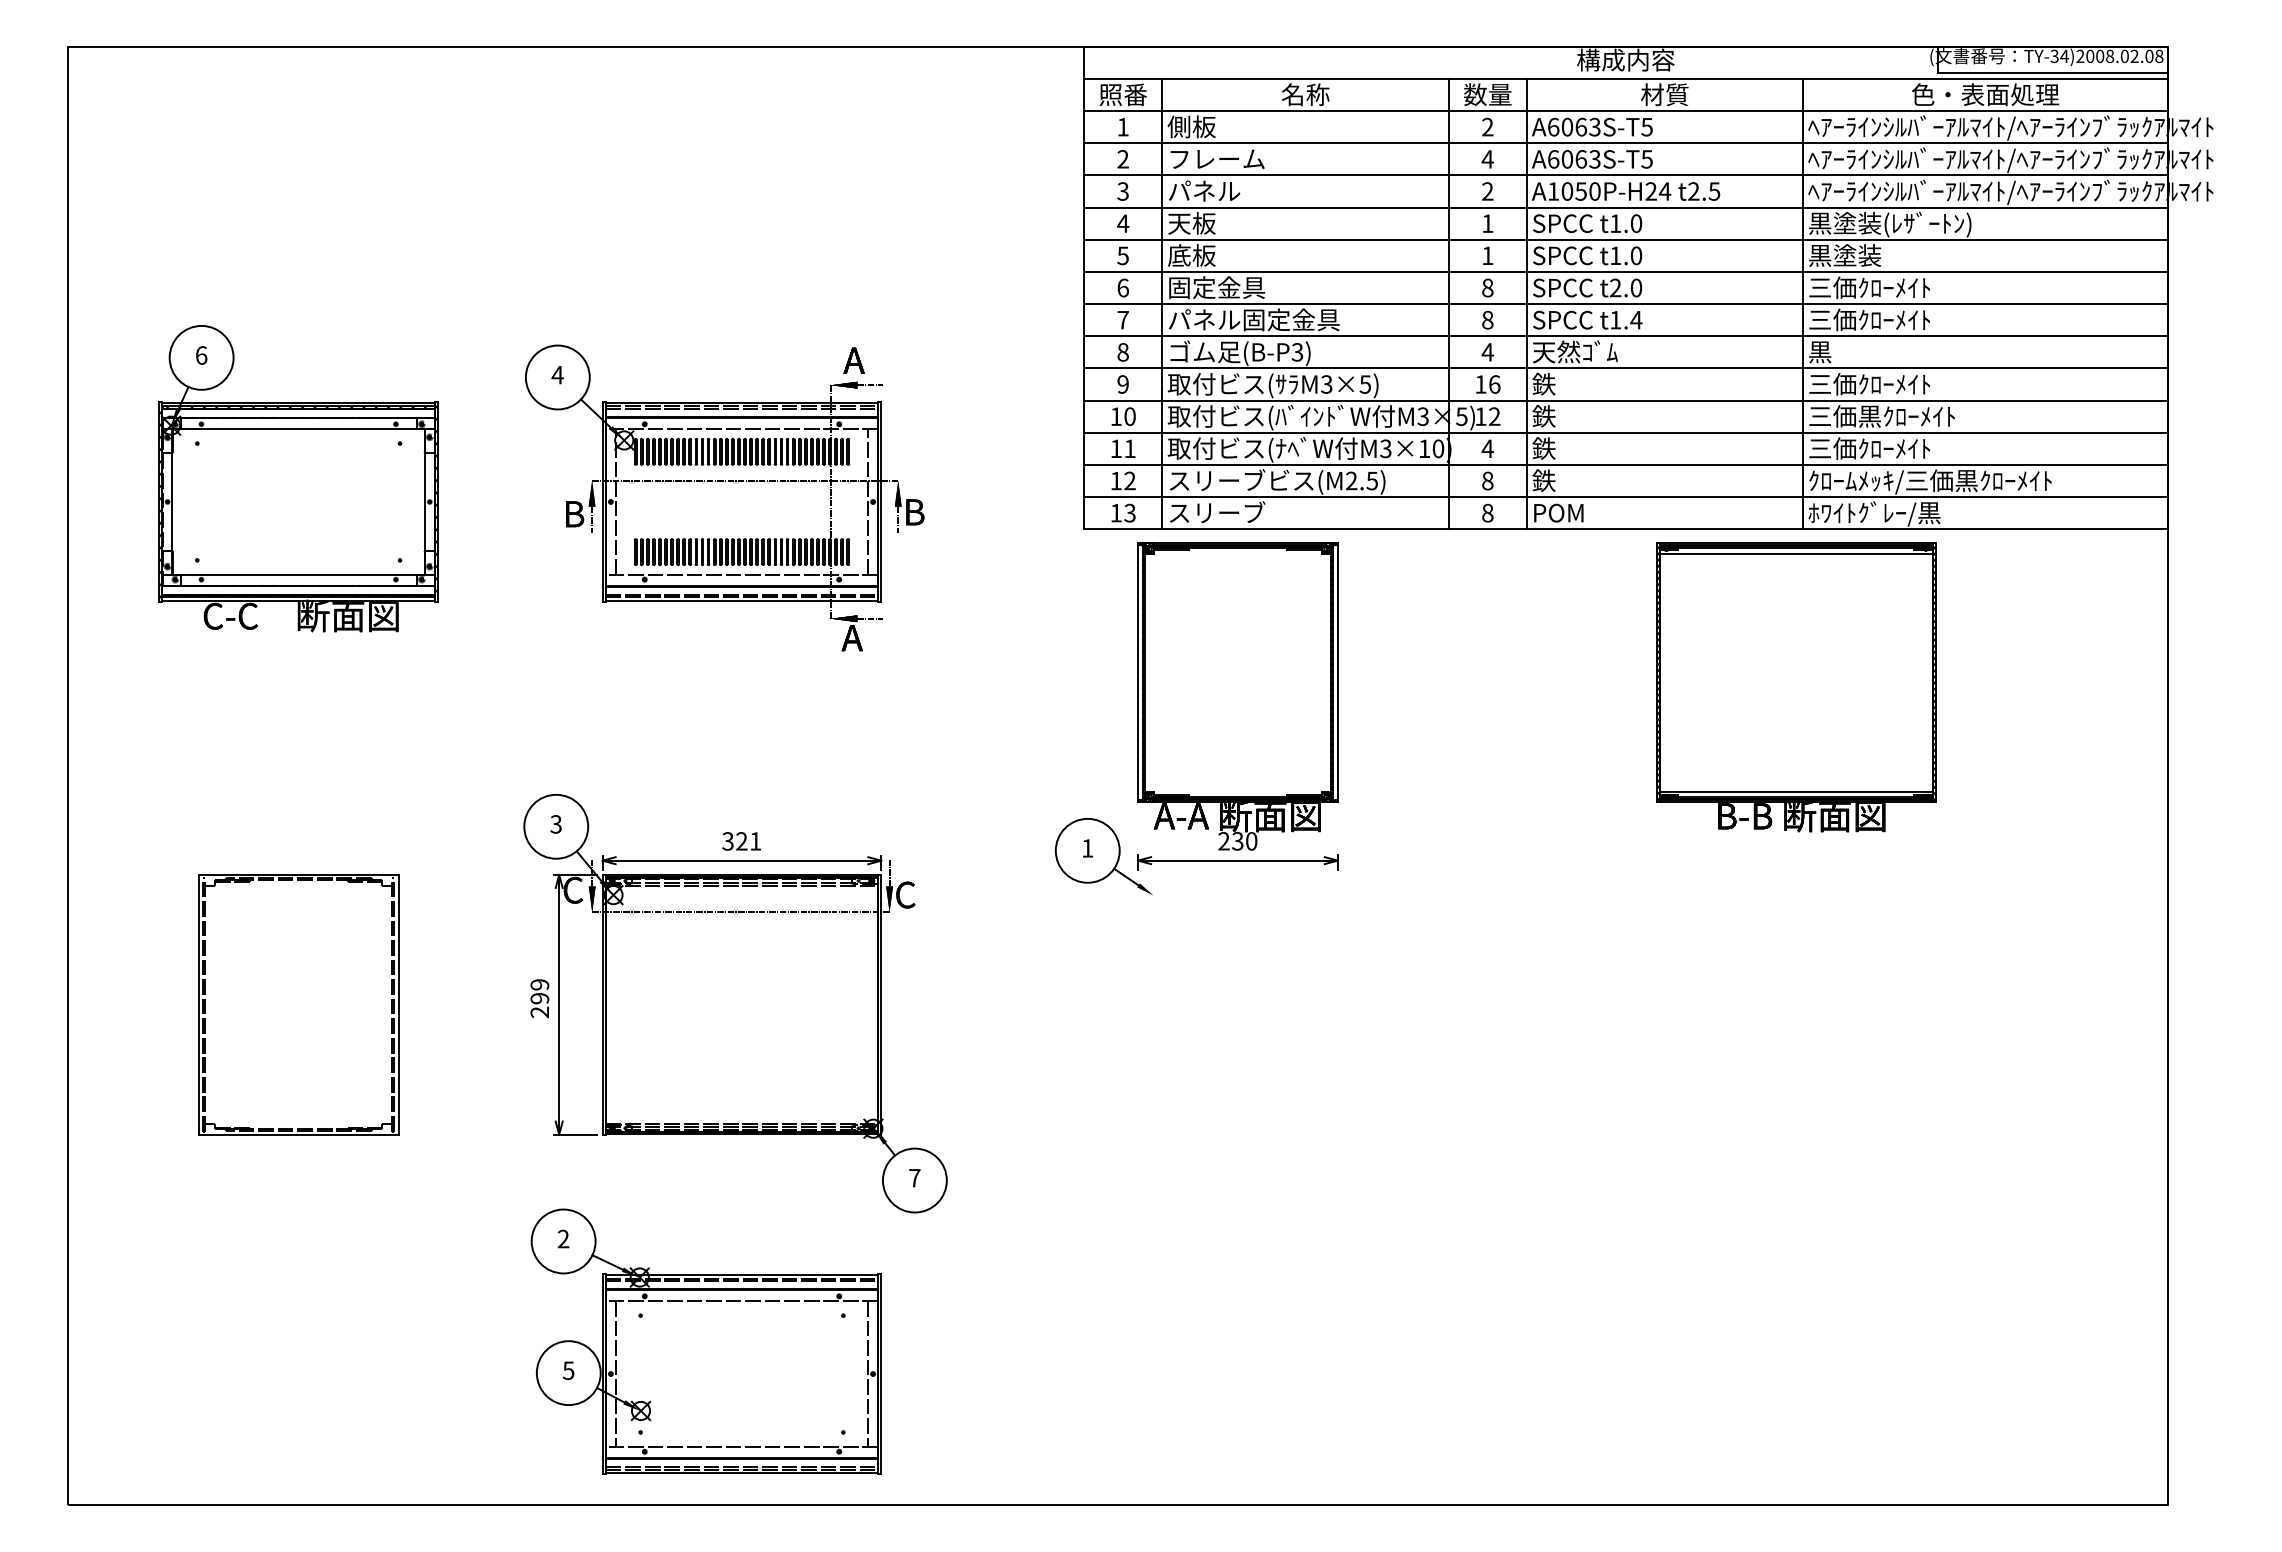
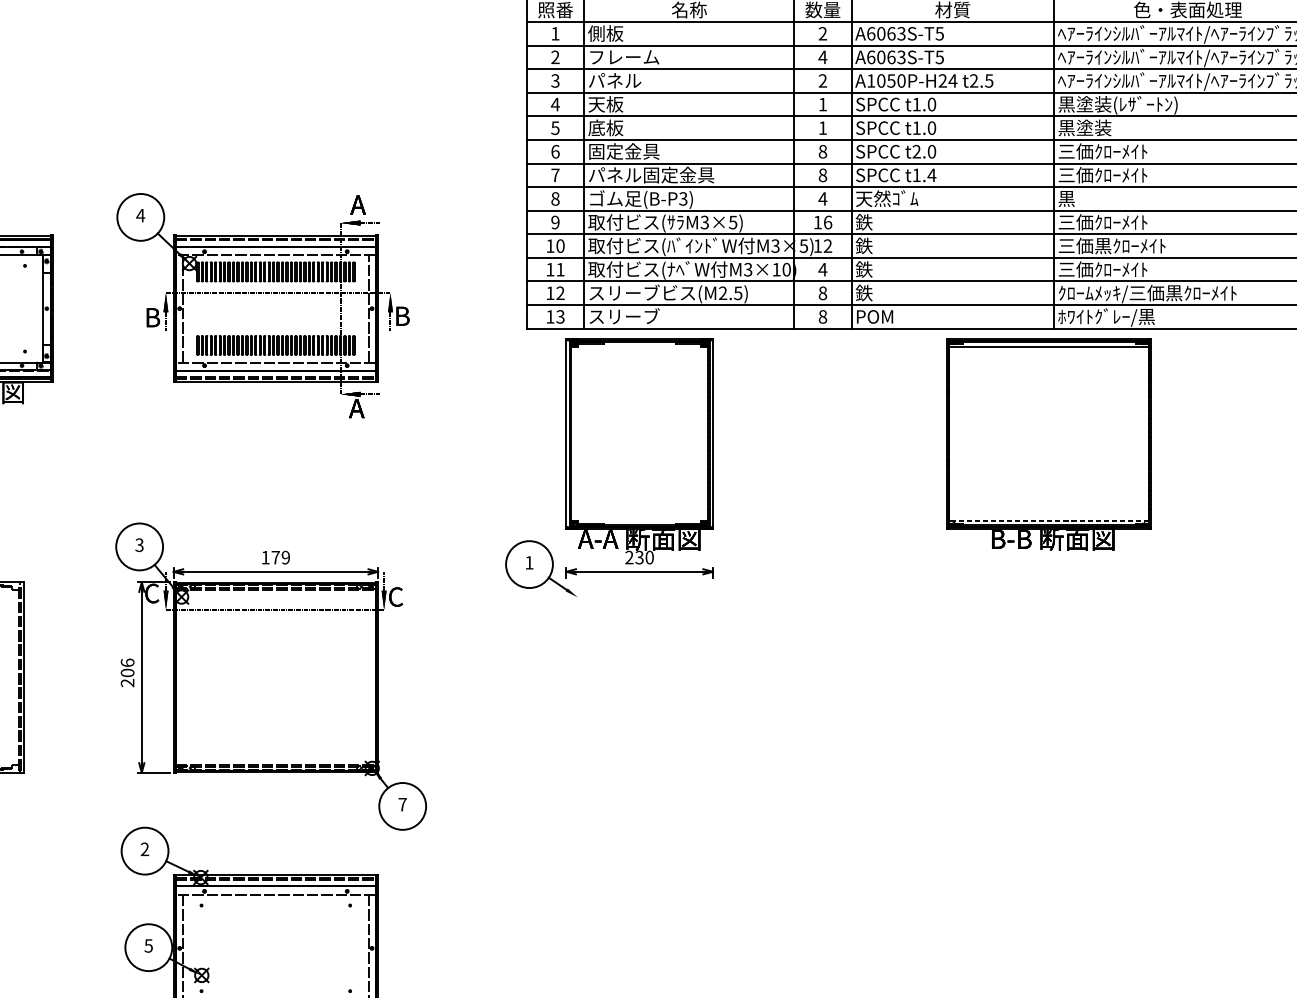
line: (1795, 791) -> (1048, 521), solid -> dashed
text: (741, 841) -> (275, 557), 321 -> 179
text: (539, 991) -> (127, 667), 299 -> 206

